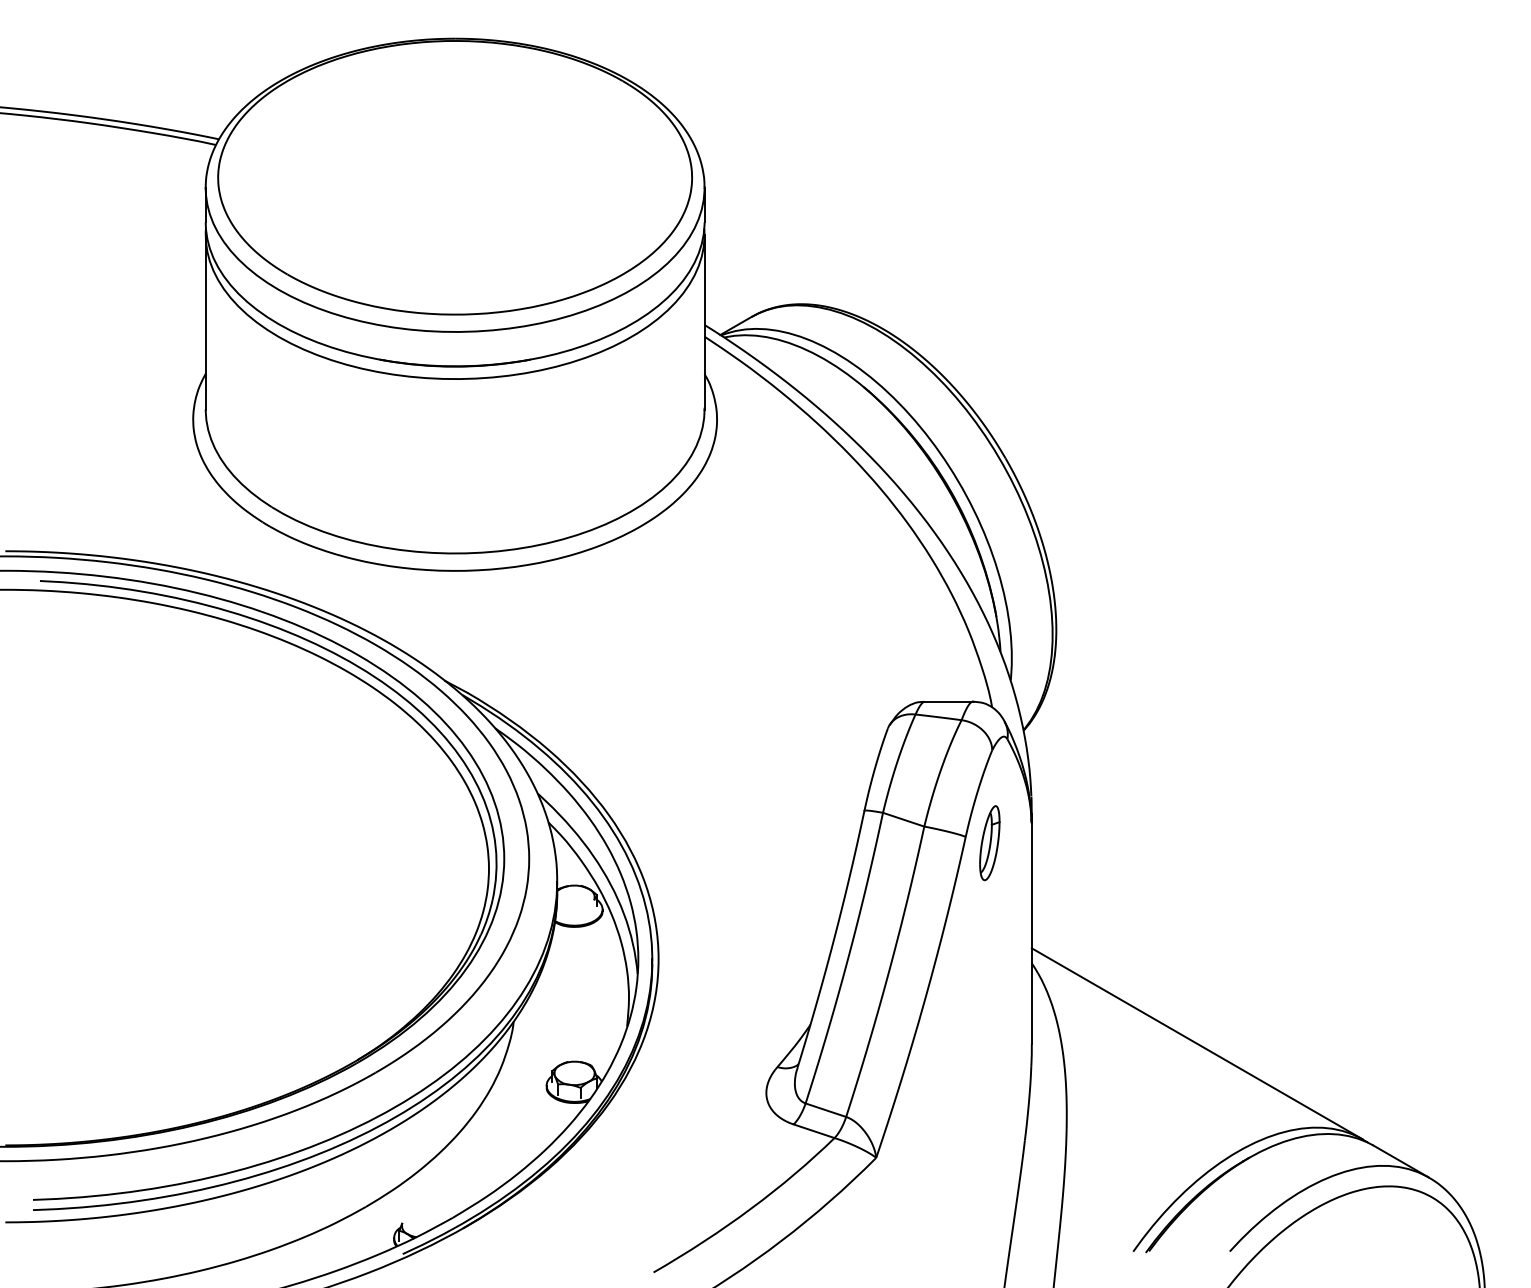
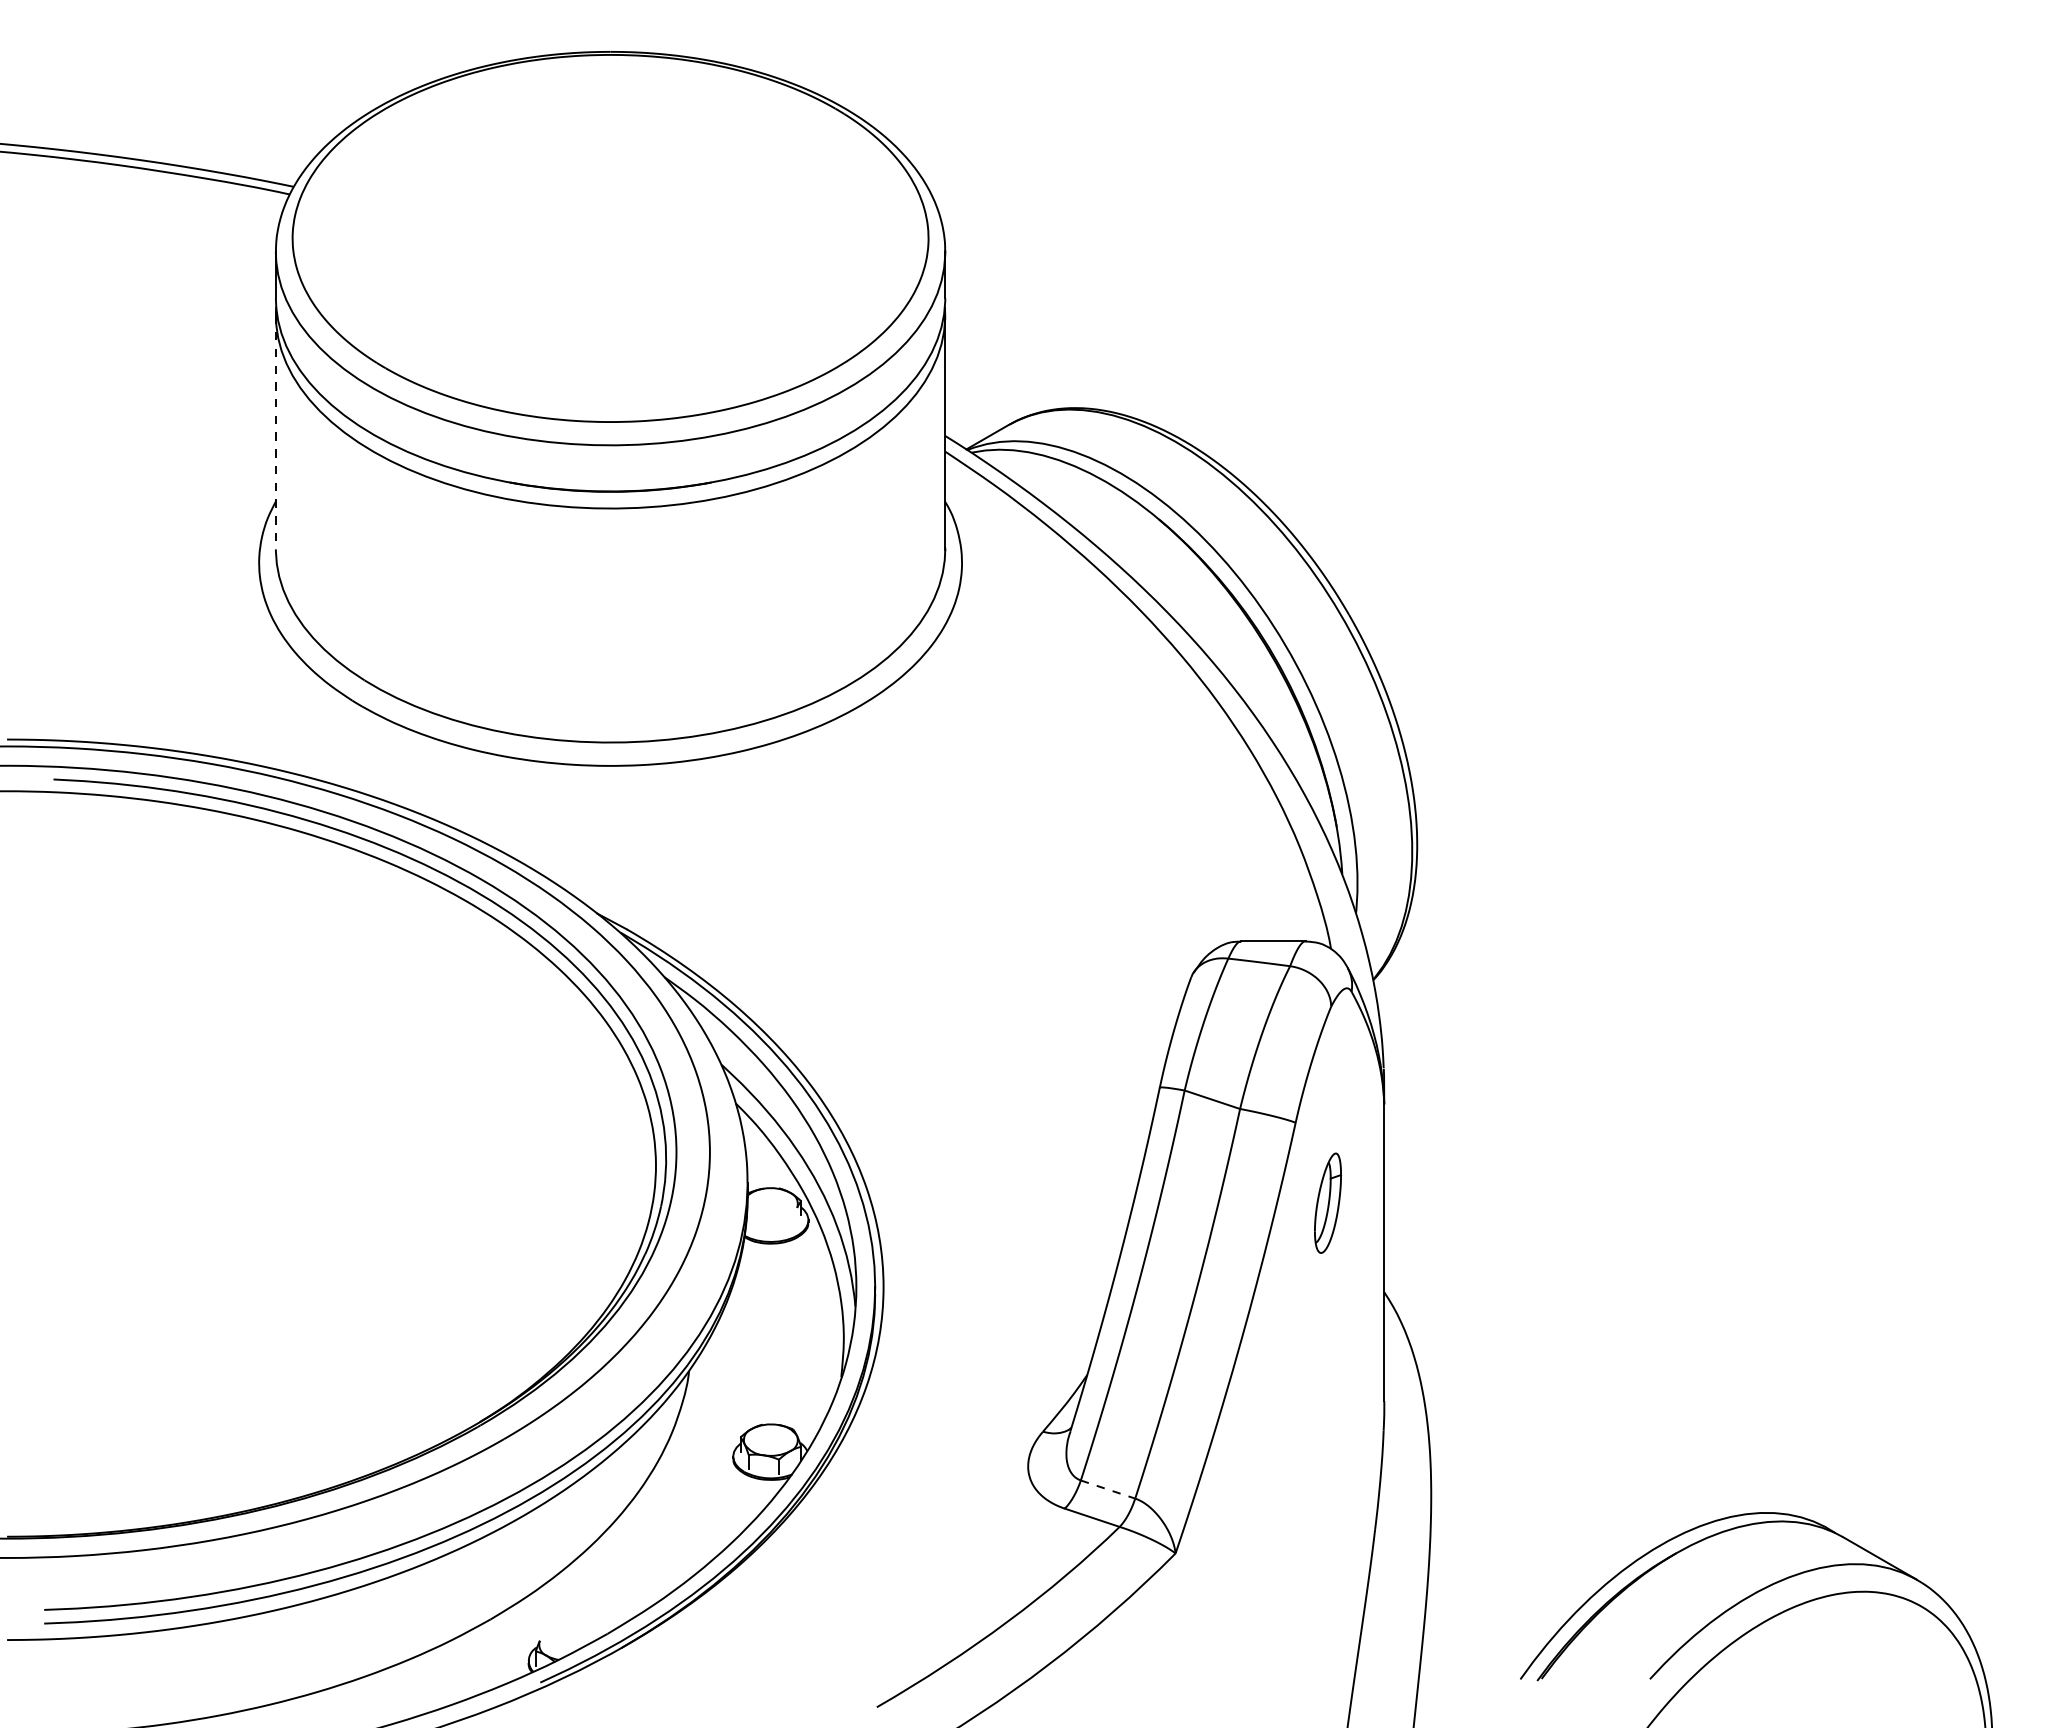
line: (205, 322) -> (275, 432), solid -> dashed
part: (990, 842) -> (1328, 1202), moved
line: (1197, 1043) -> (1606, 1400), removed
line: (826, 1110) -> (1108, 1489), solid -> dashed

